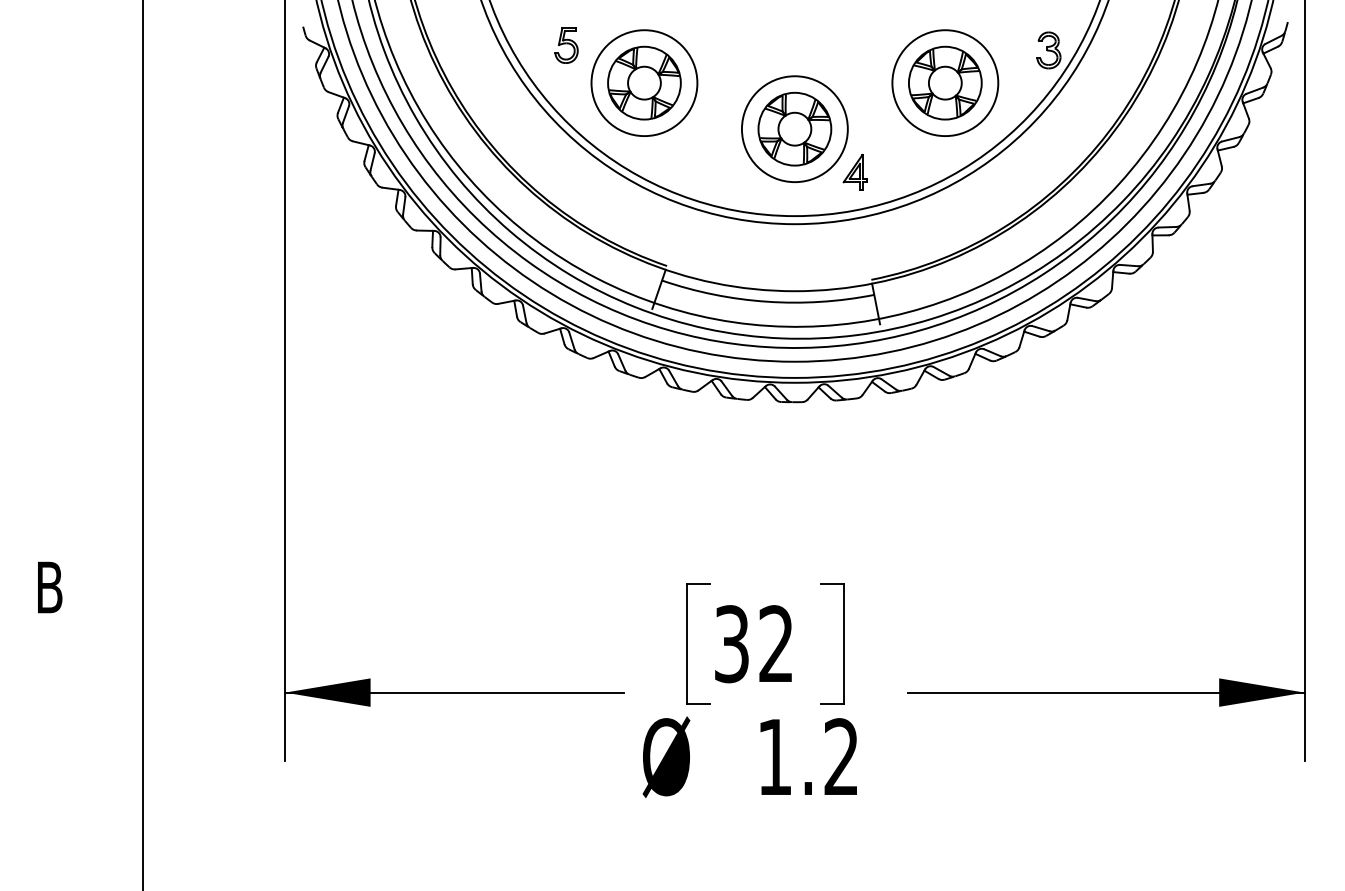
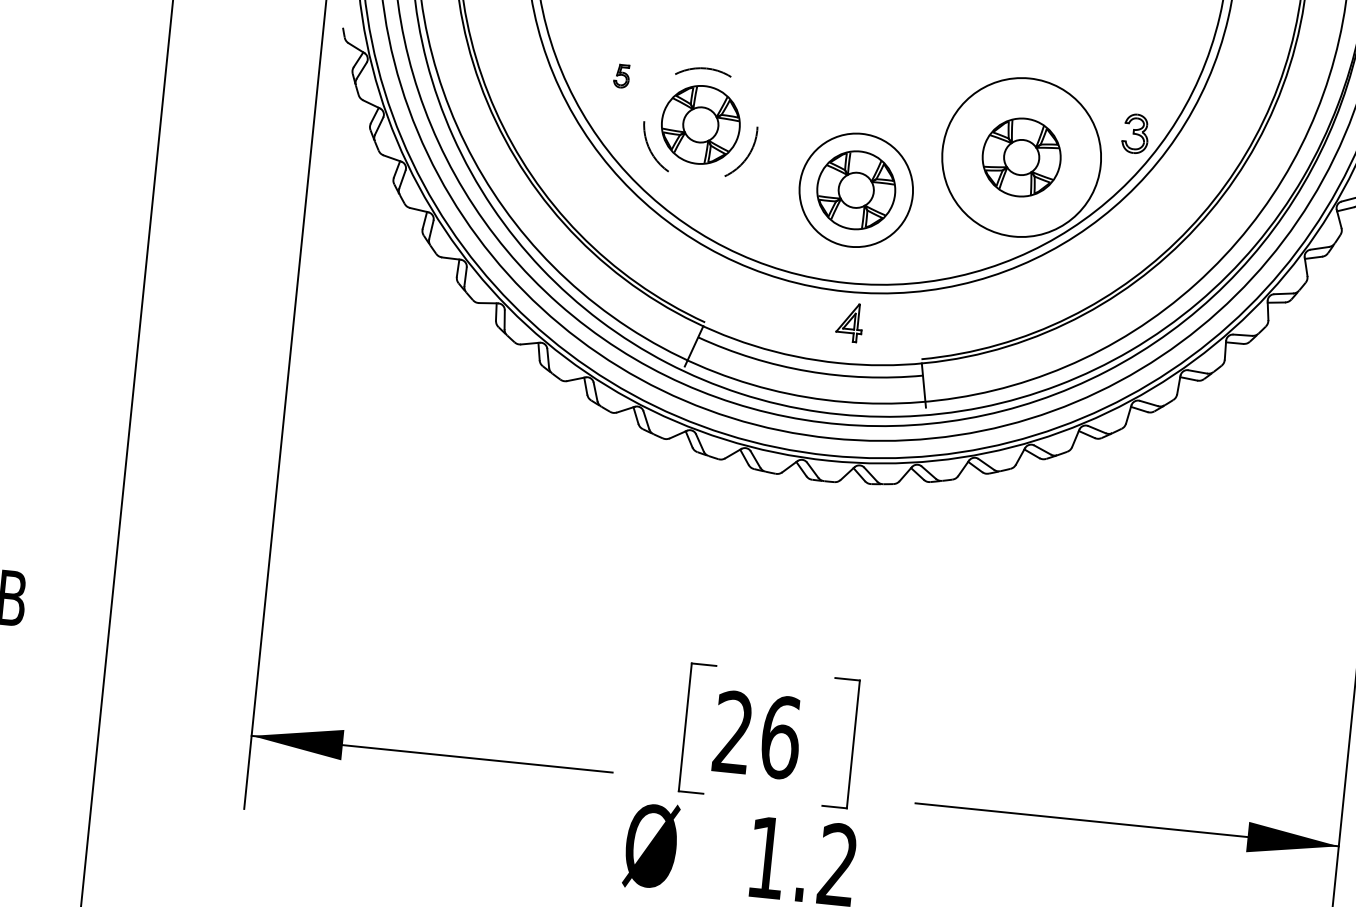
part: (566, 45) -> (621, 76), size x0.6
circle: (644, 83) -> (700, 125), solid -> dashed
circle: (945, 83) -> (1021, 157), size x1.4
part: (854, 172) -> (848, 322), moved
text: (754, 644) -> (757, 735), 32 -> 26

